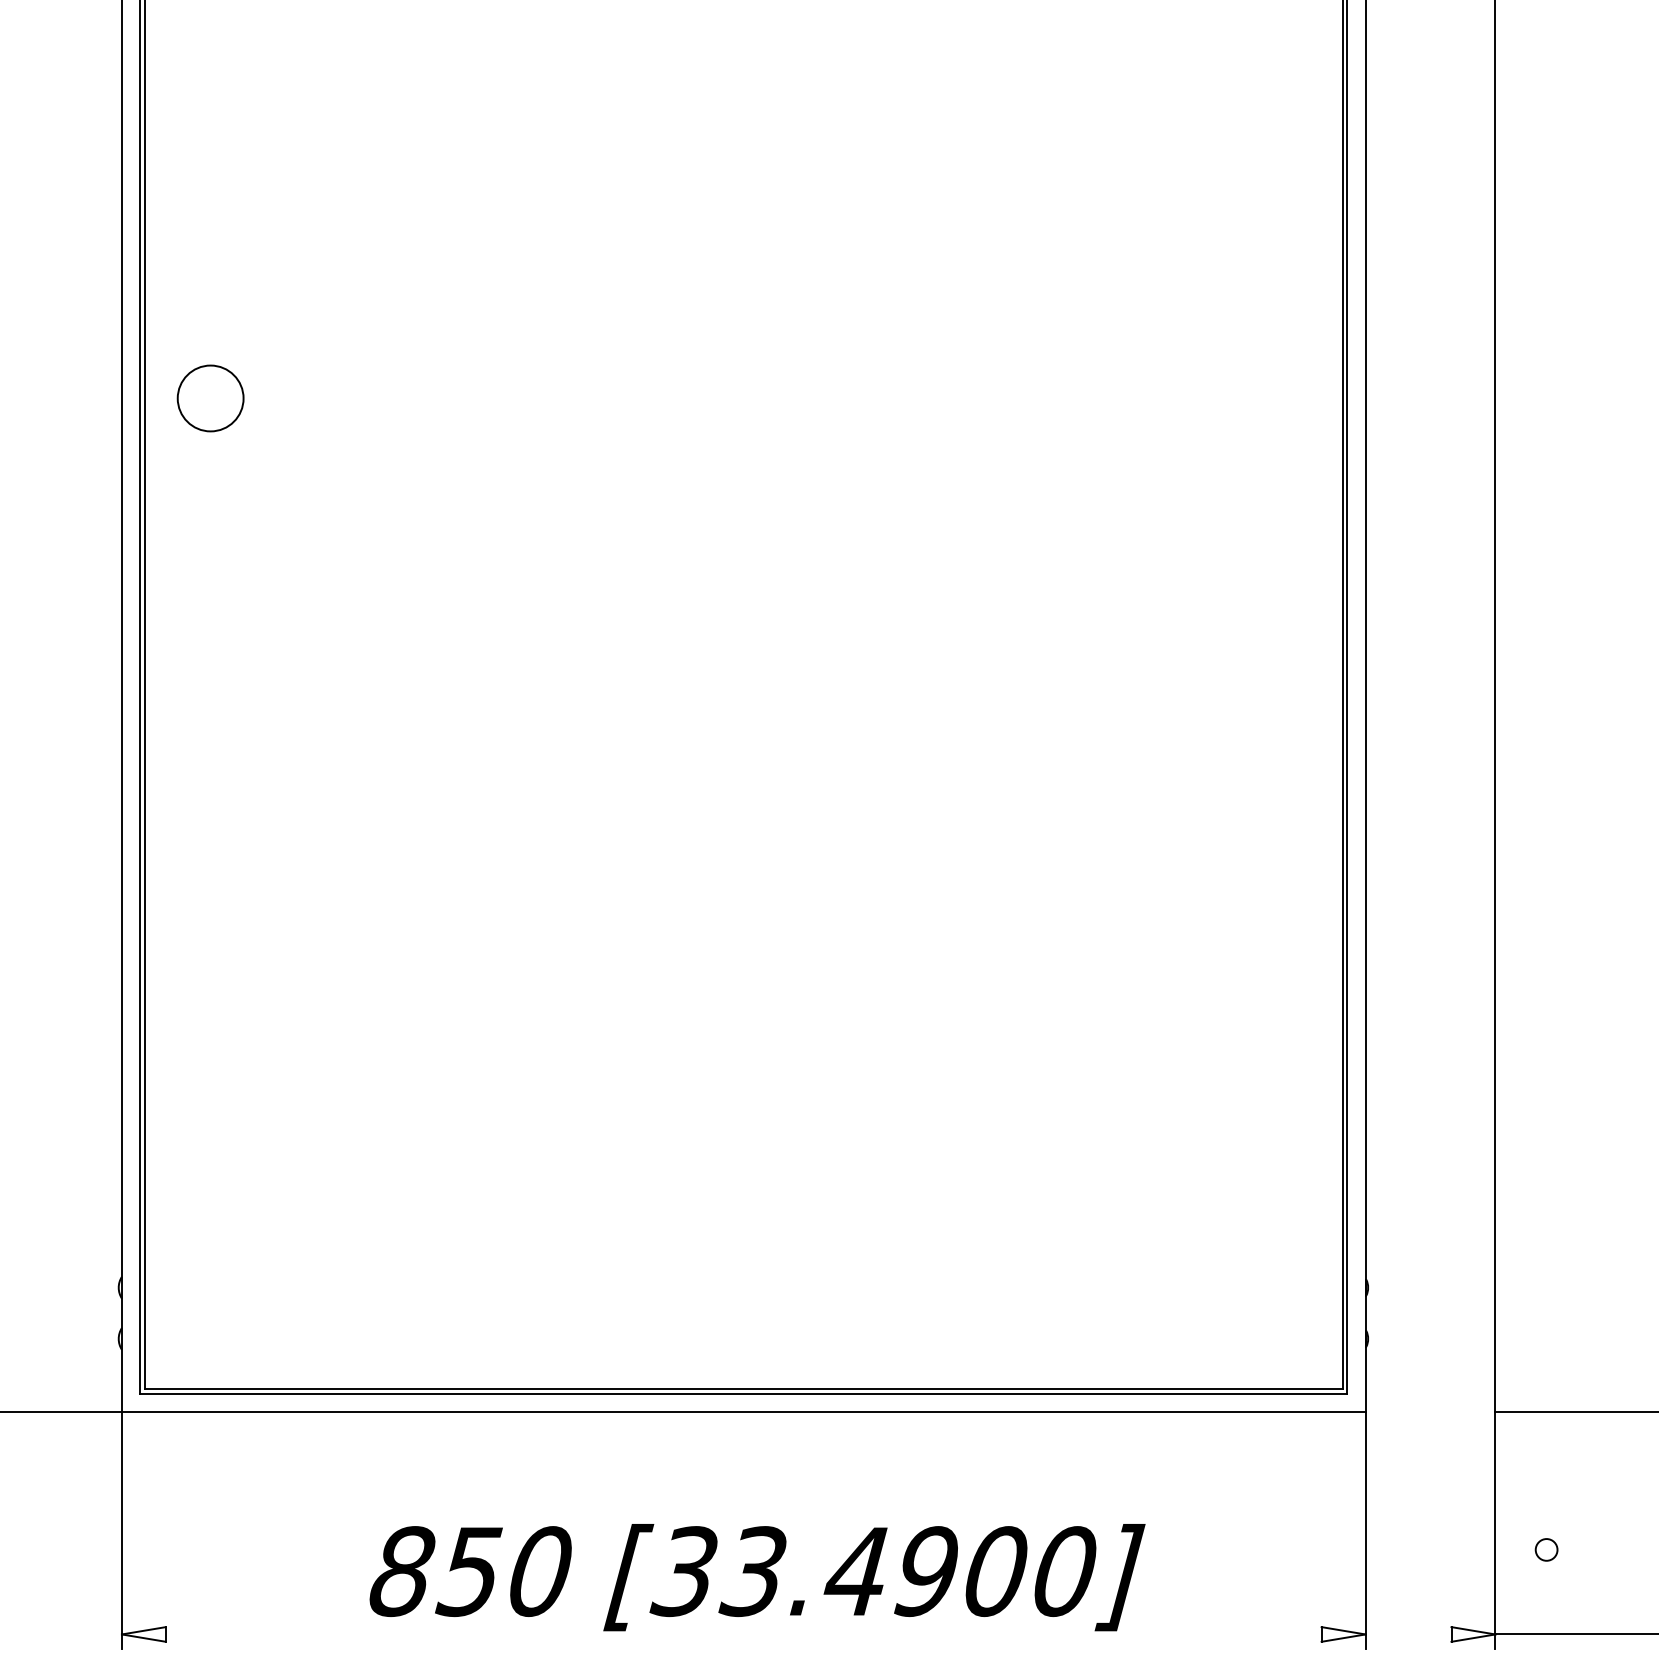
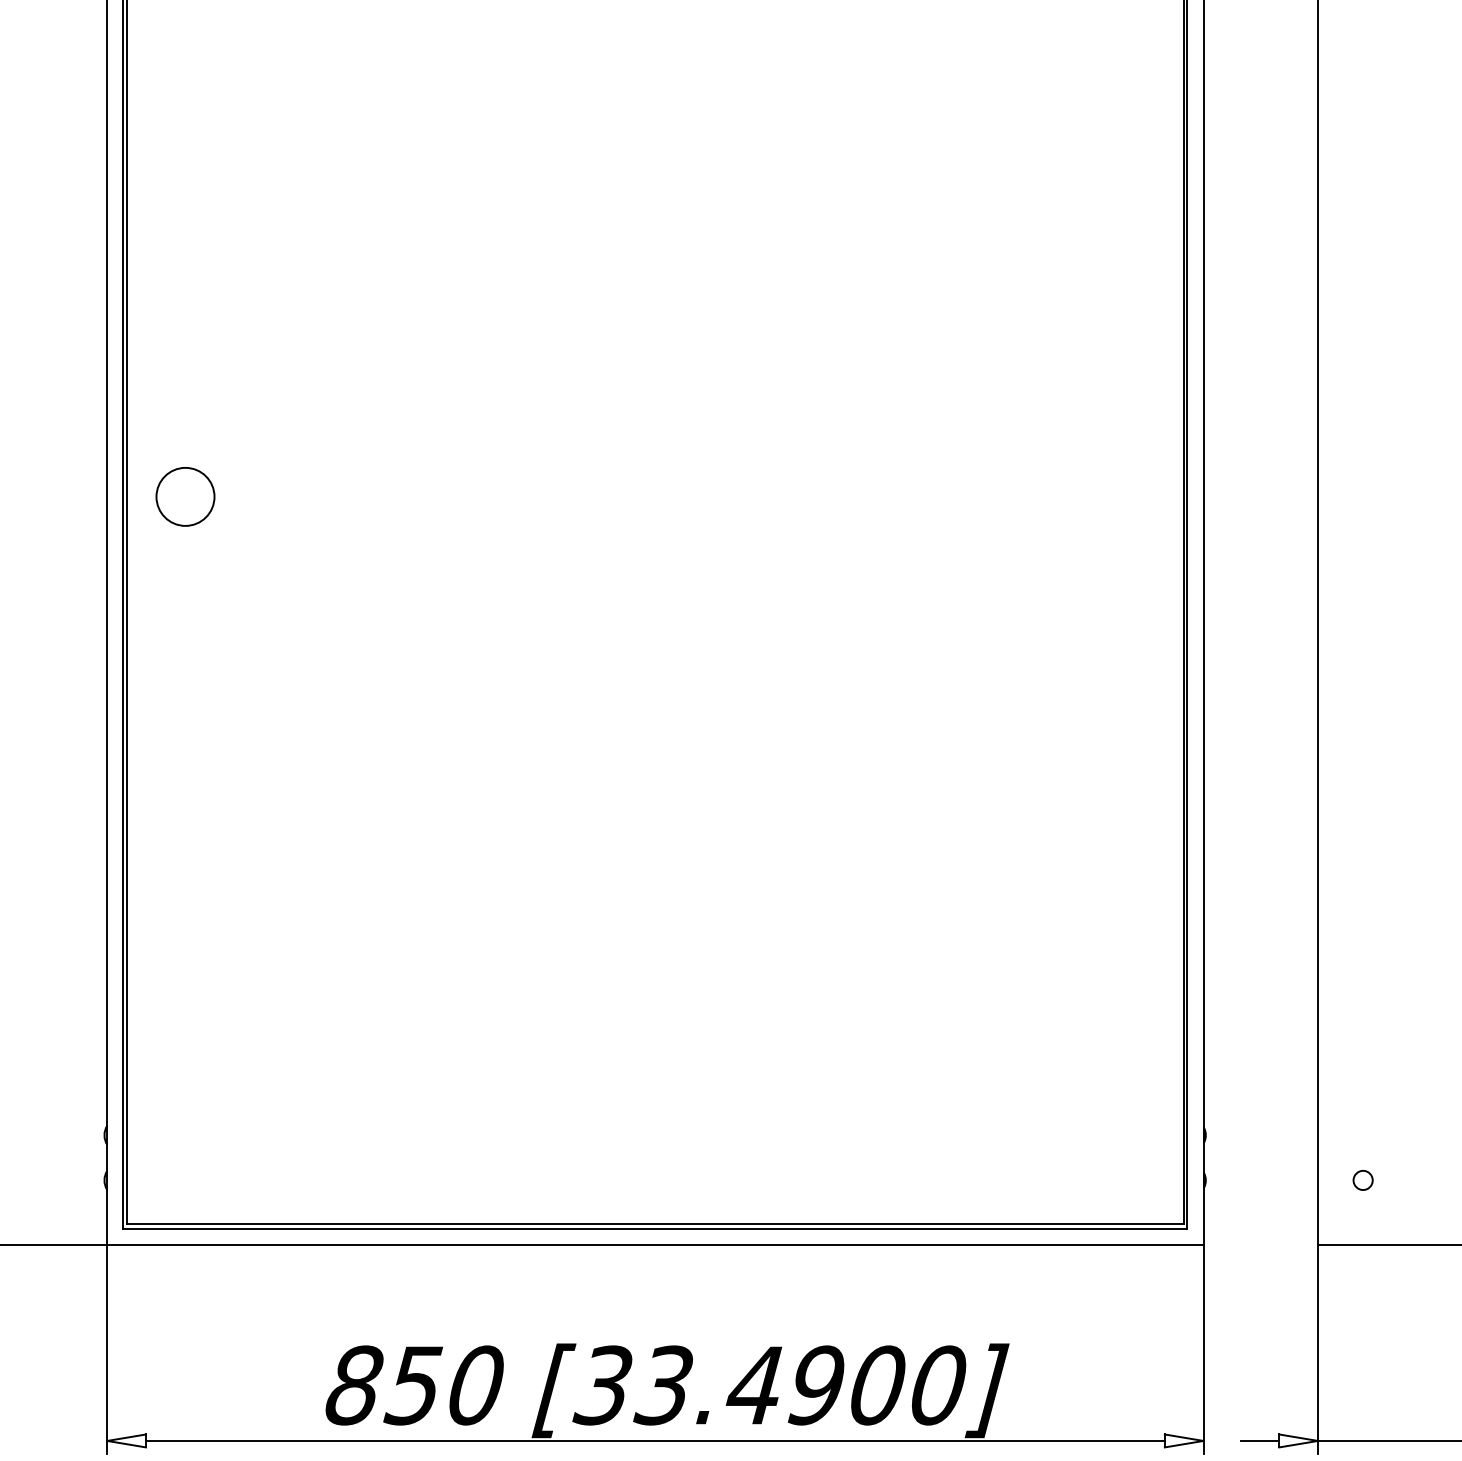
circle: (210, 398) -> (185, 496), moved
circle: (1546, 1549) -> (1363, 1180), moved
line: (743, 1634) -> (655, 1440), added
line: (1429, 1634) -> (1259, 1440), added

